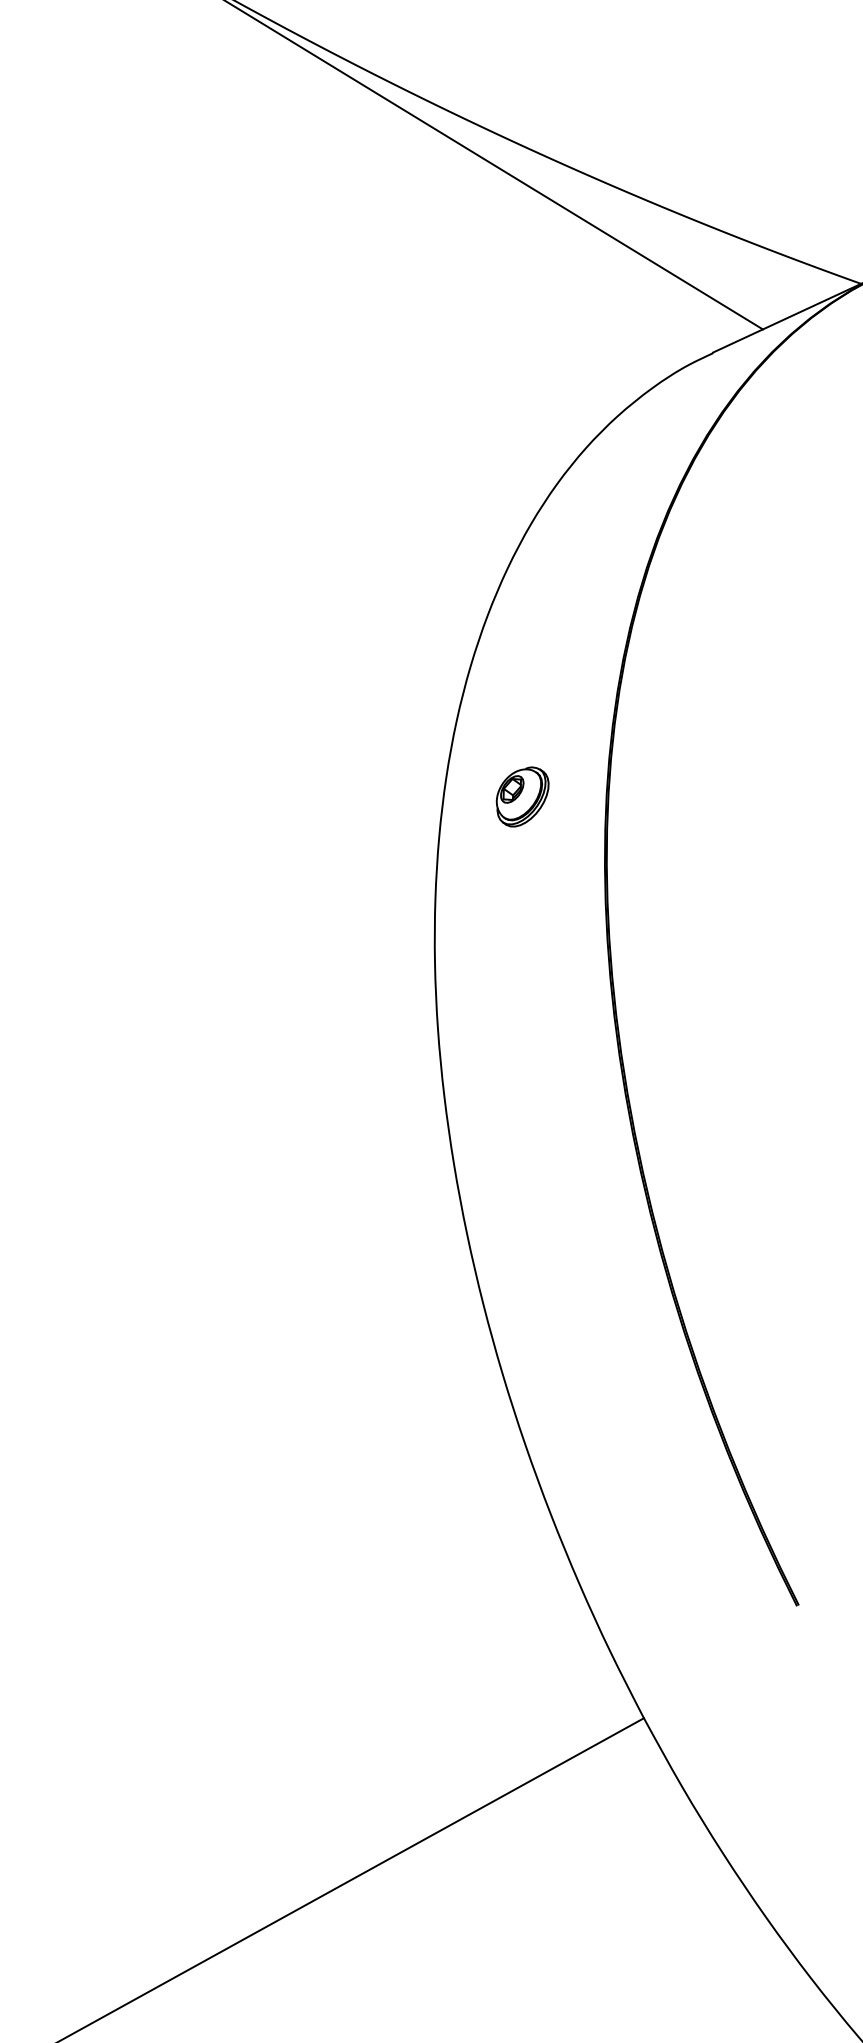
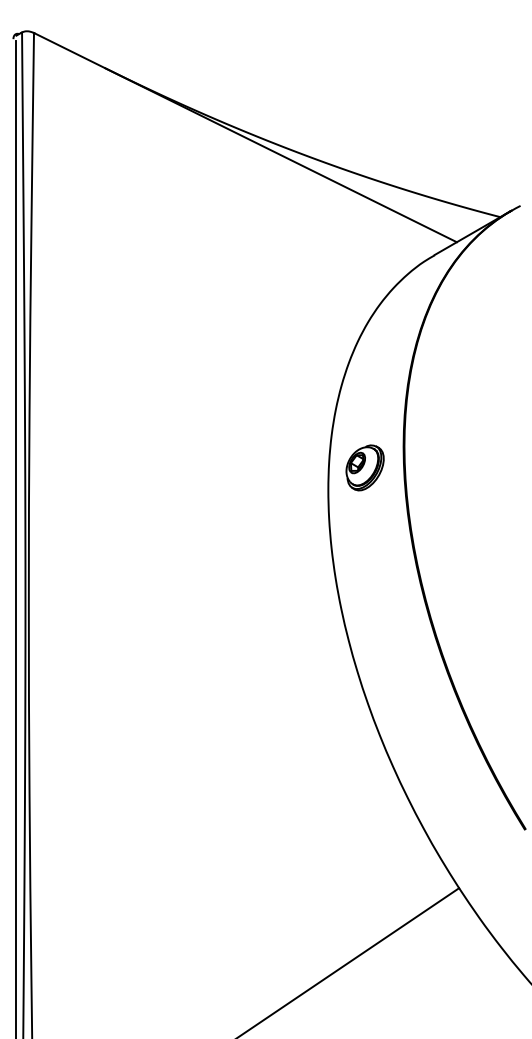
part: (521, 795) -> (364, 467), size x1.6

